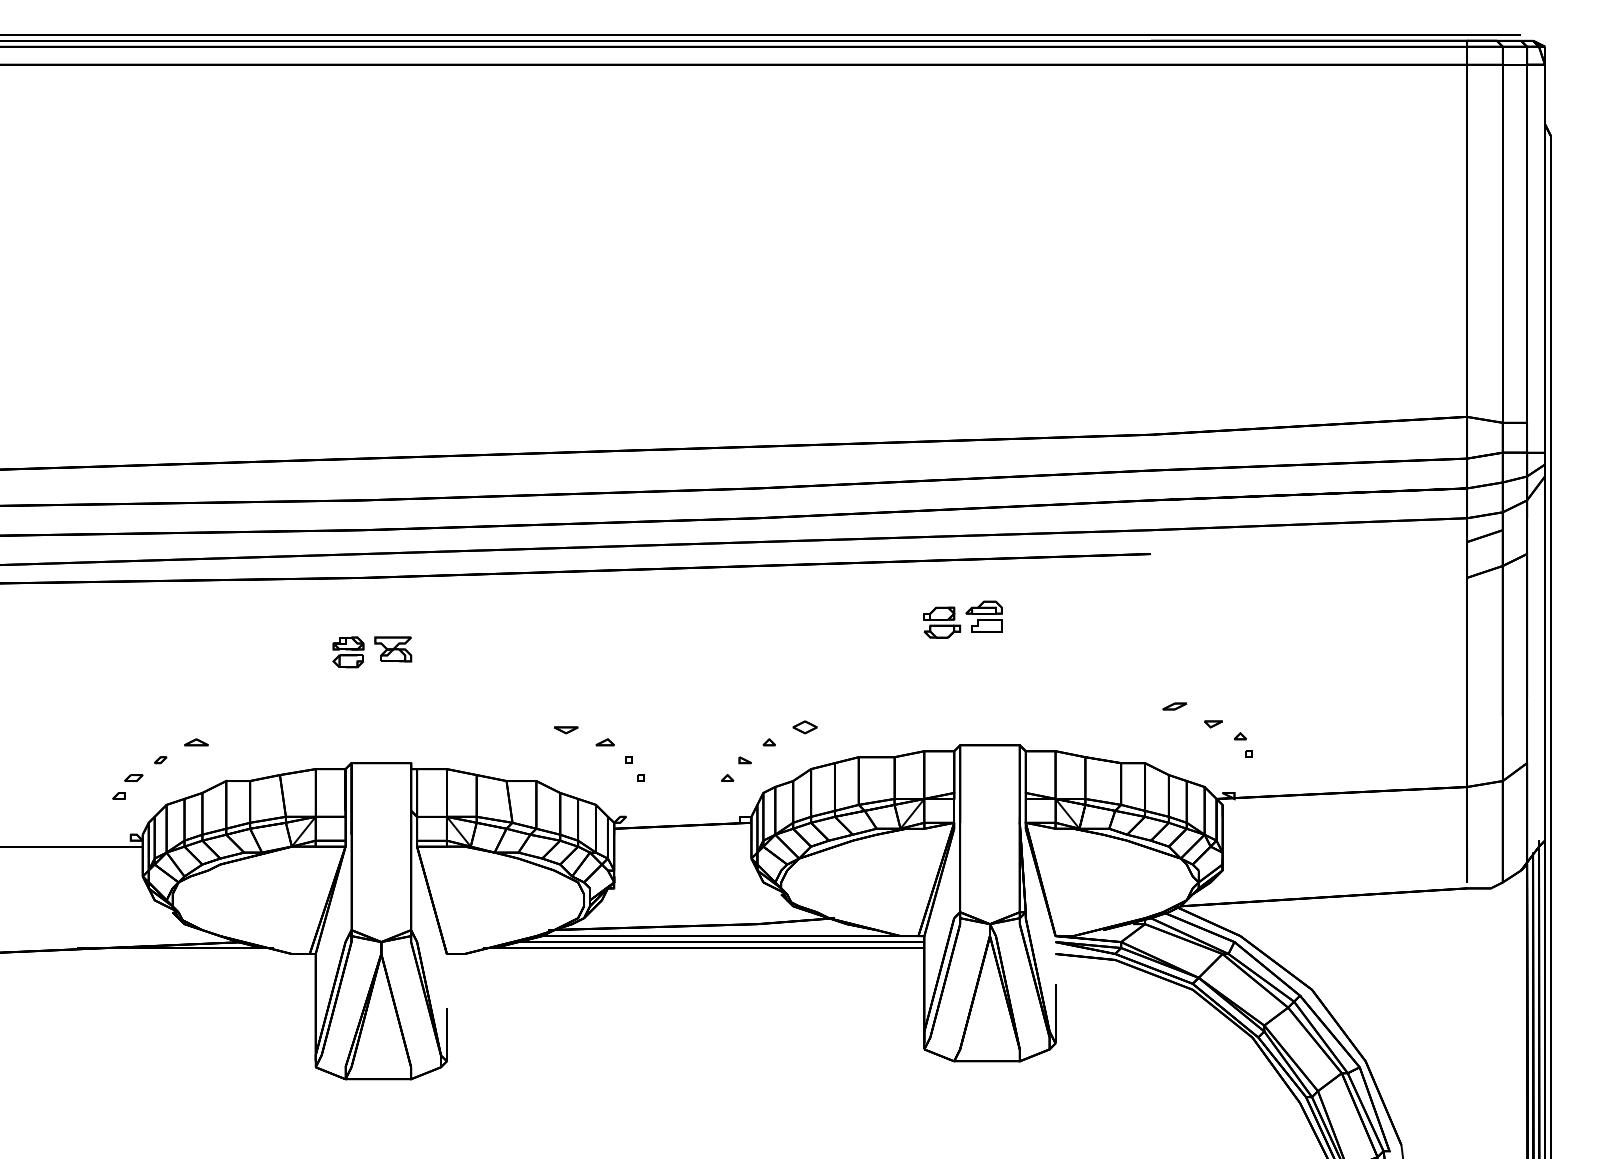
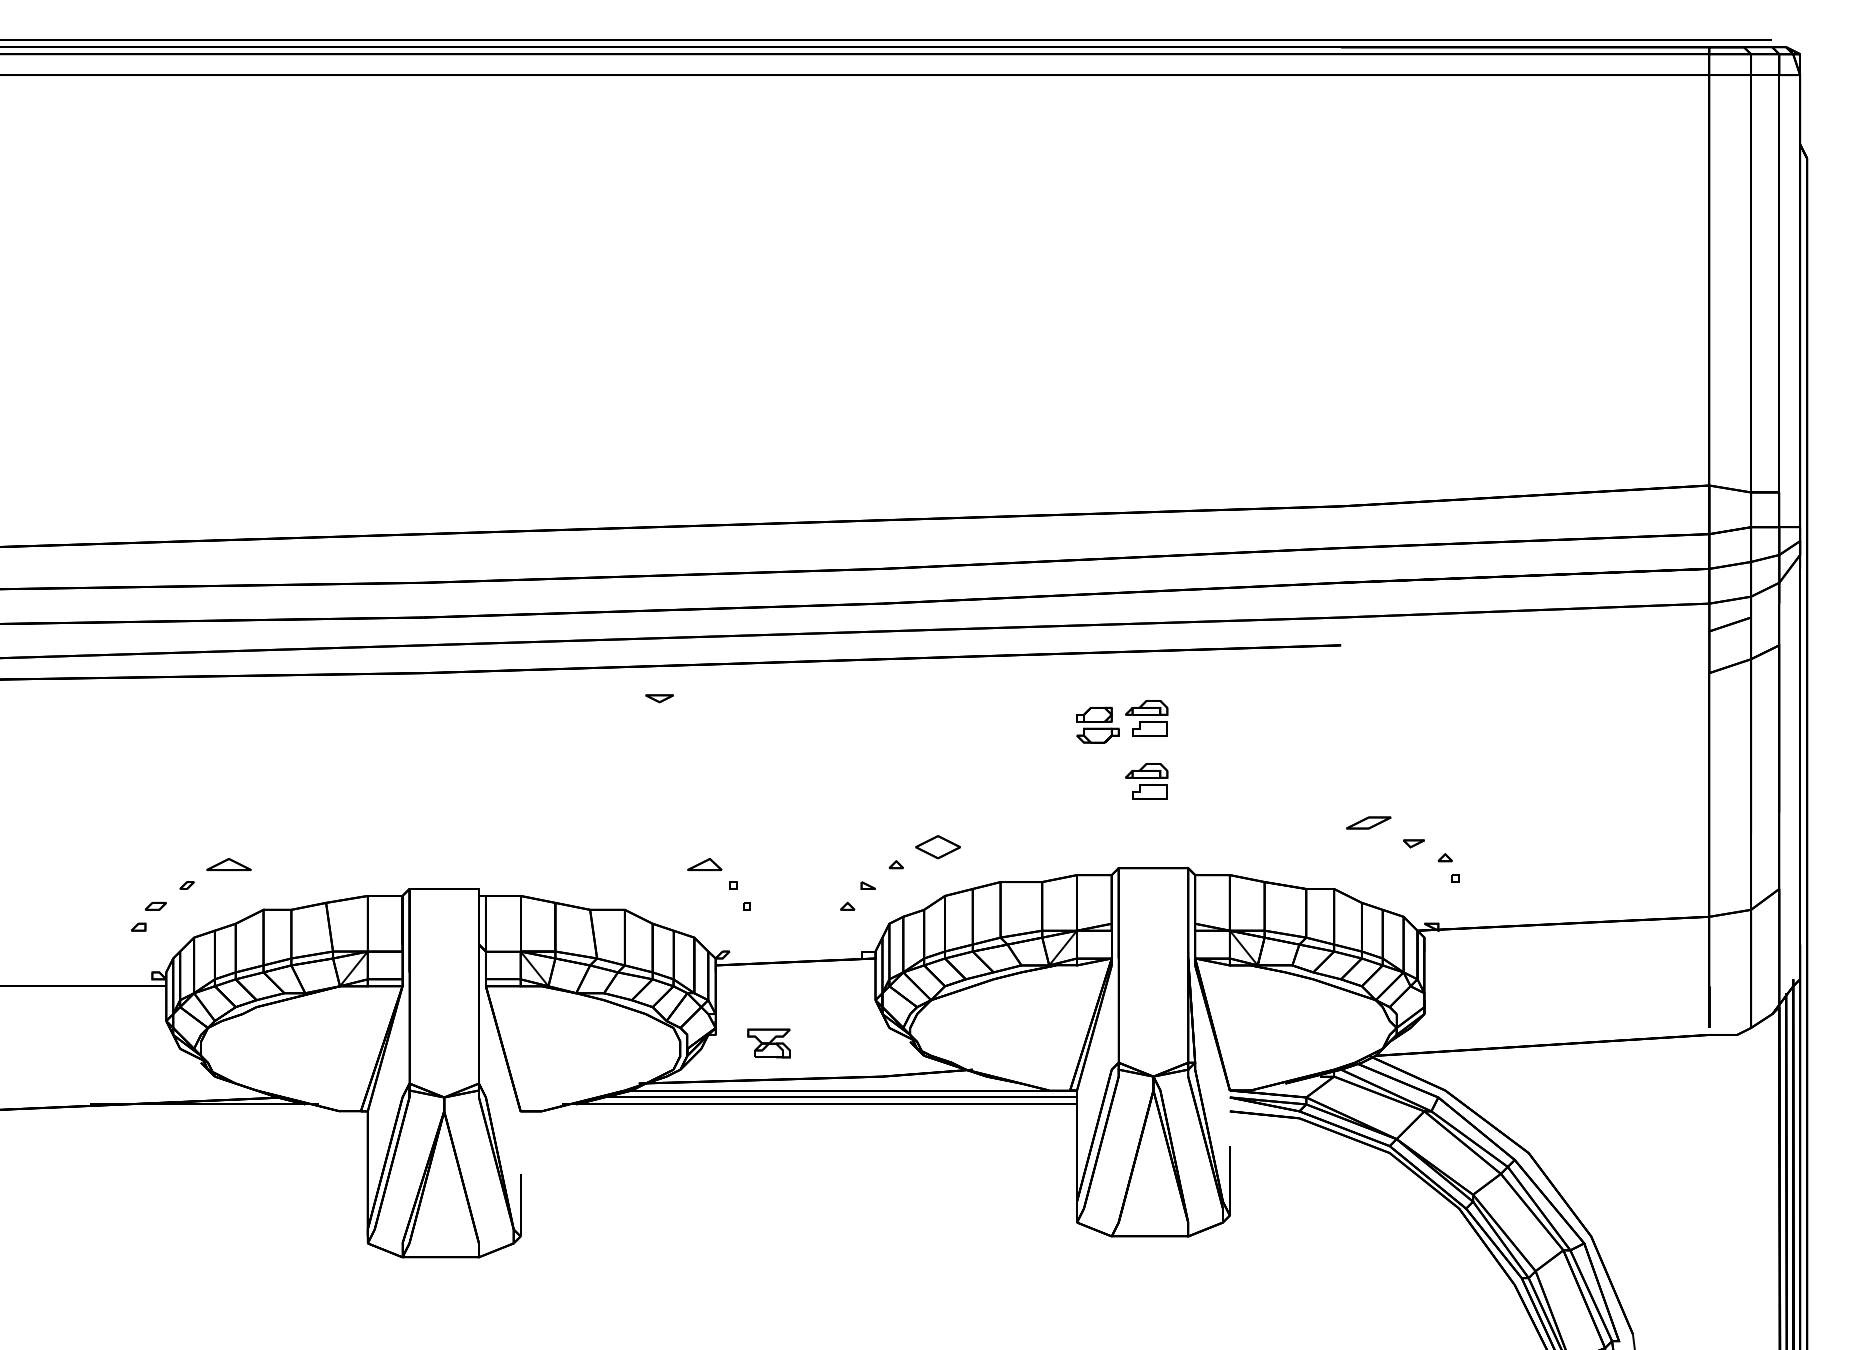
part: (392, 649) -> (768, 1043), moved
part: (348, 652) -> (405, 759), removed
part: (984, 670) -> (1146, 781), added
part: (1174, 706) -> (1368, 822), size x1.6
part: (804, 727) -> (937, 847), size x1.6
part: (566, 730) -> (659, 698), moved
part: (196, 742) -> (228, 864), size x1.6
part: (605, 742) -> (705, 864), size x1.6

